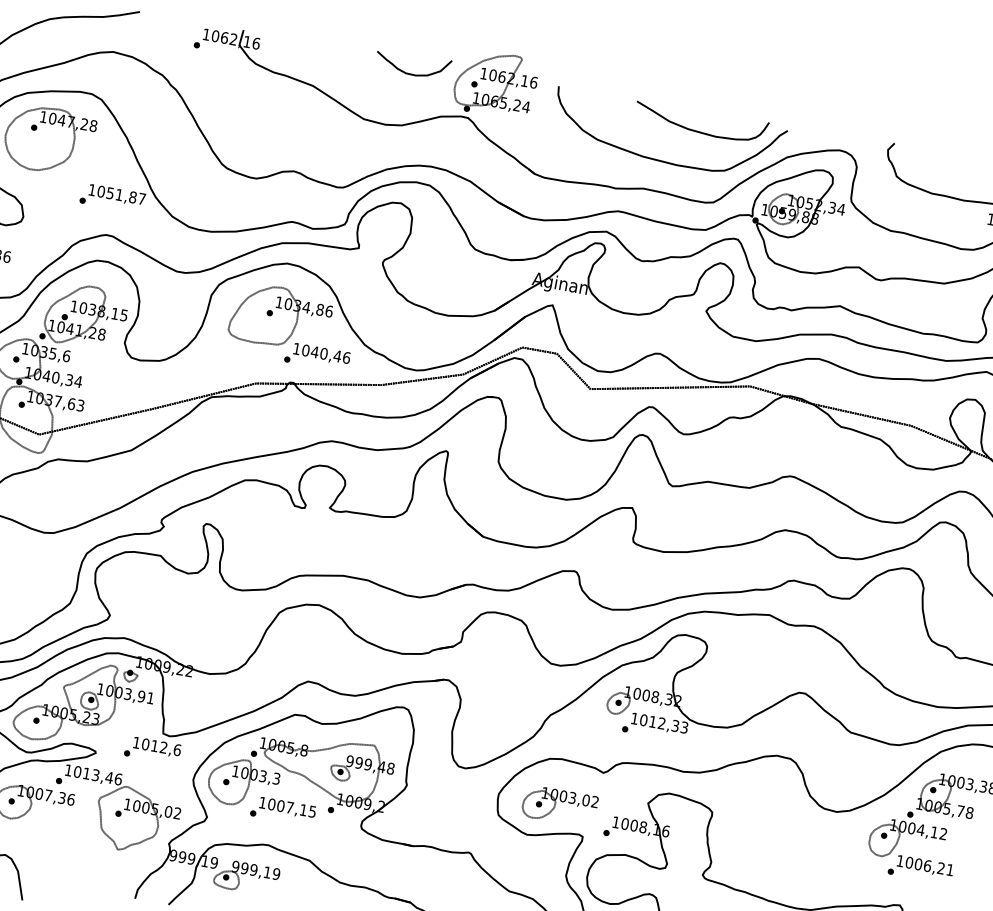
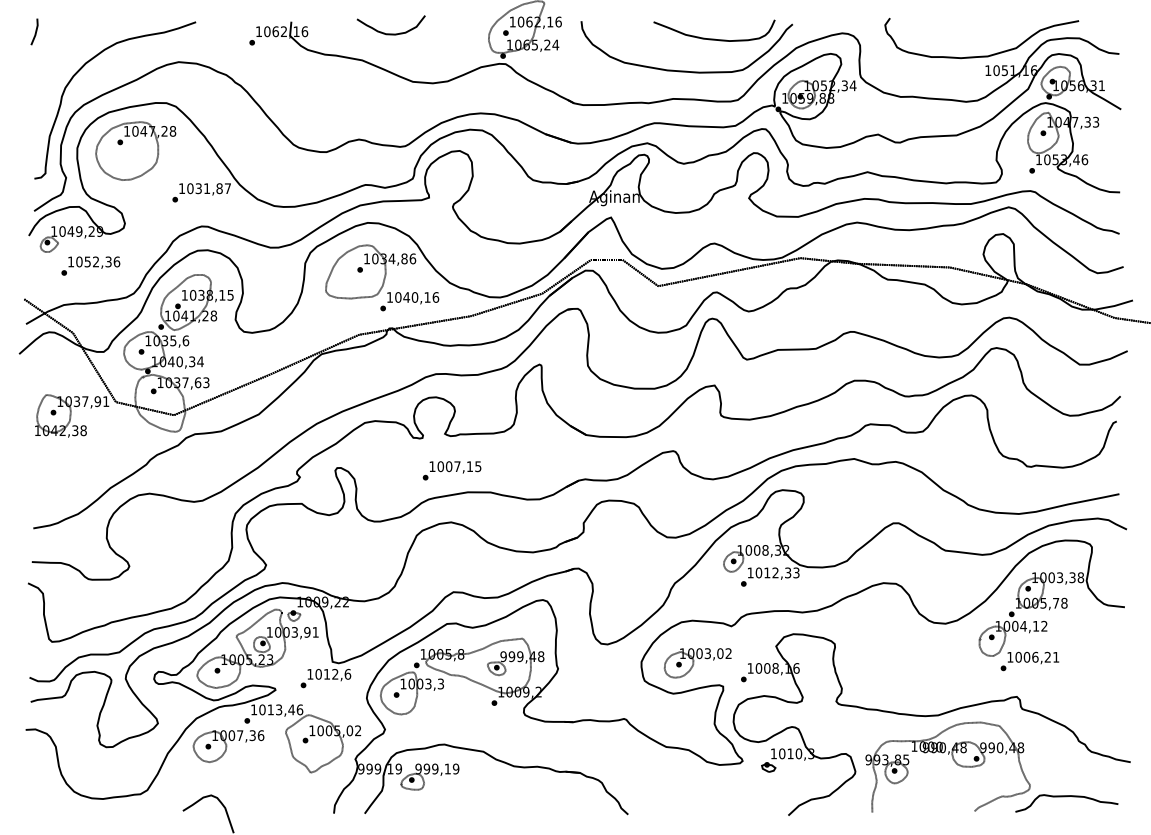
part: (410, 73) -> (390, 33), moved
text: (110, 193) -> (198, 188), 1051,87 -> 1031,87
text: (337, 356) -> (427, 297), 1040,46 -> 1040,16
text: (282, 810) -> (451, 470), moved

